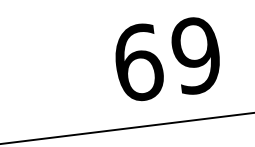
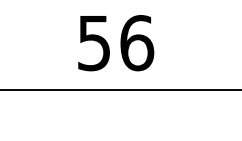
text: (167, 59) -> (115, 43), 69 -> 56

